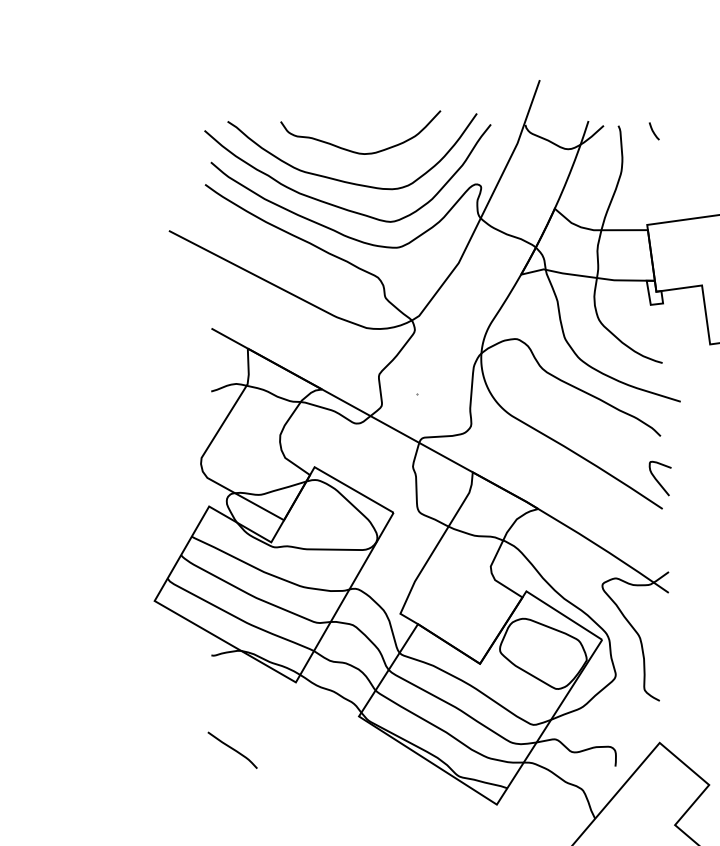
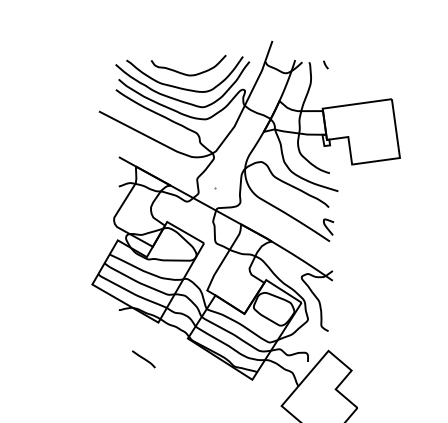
line: (231, 750) -> (143, 359), moved

